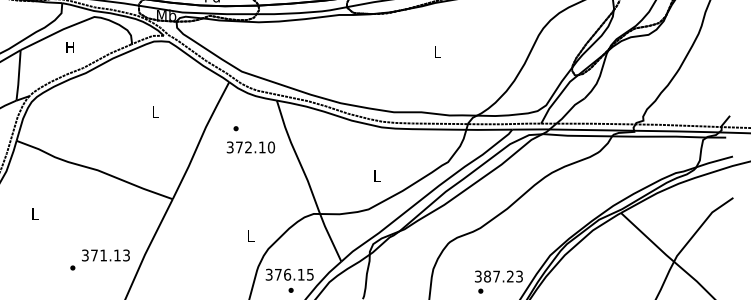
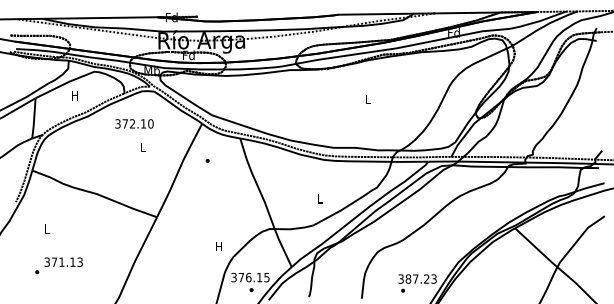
text: (250, 146) -> (134, 123), moved
text: (249, 235) -> (218, 246), L -> H
text: (99, 259) -> (58, 265), moved

